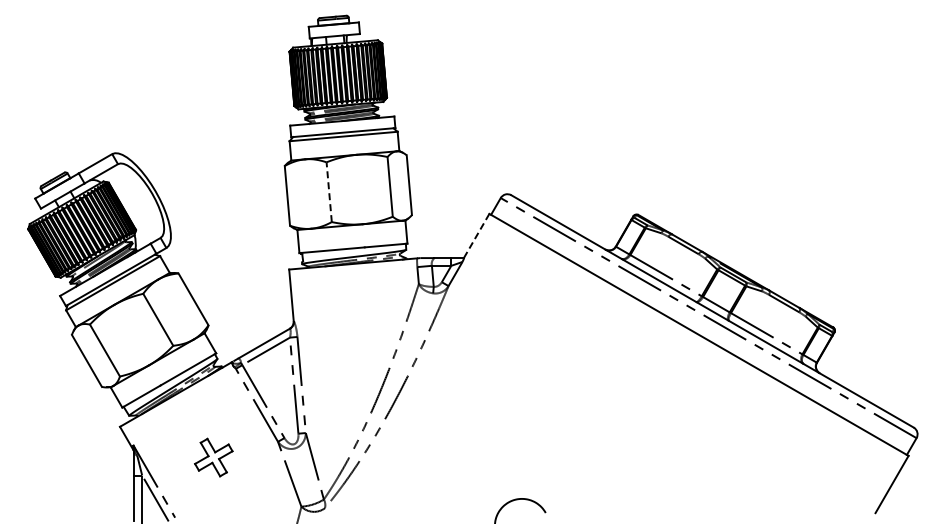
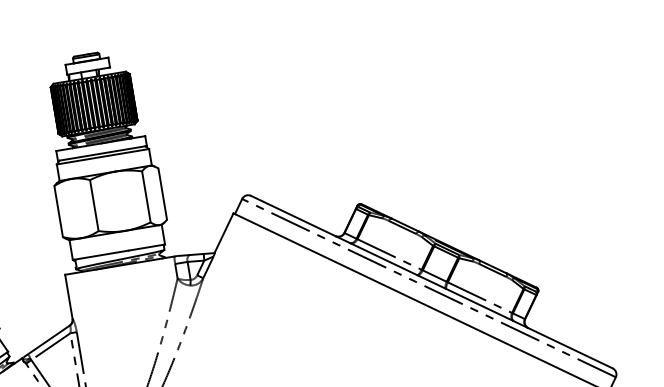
line: (329, 191) -> (94, 204), dashed -> solid
line: (476, 235) -> (223, 232), dashed -> solid

